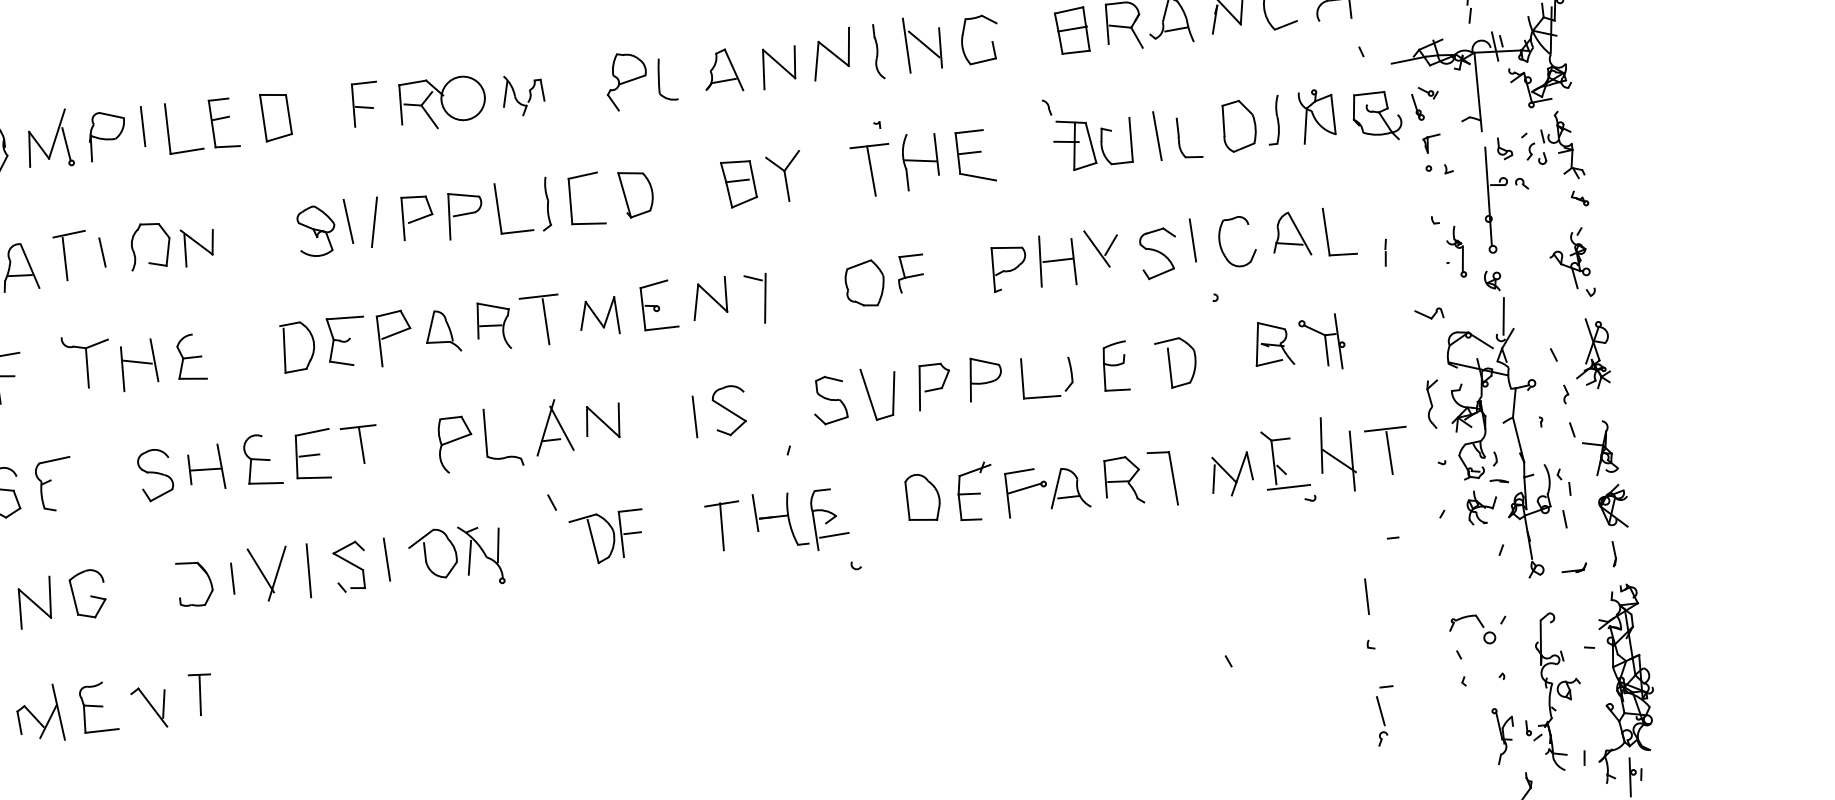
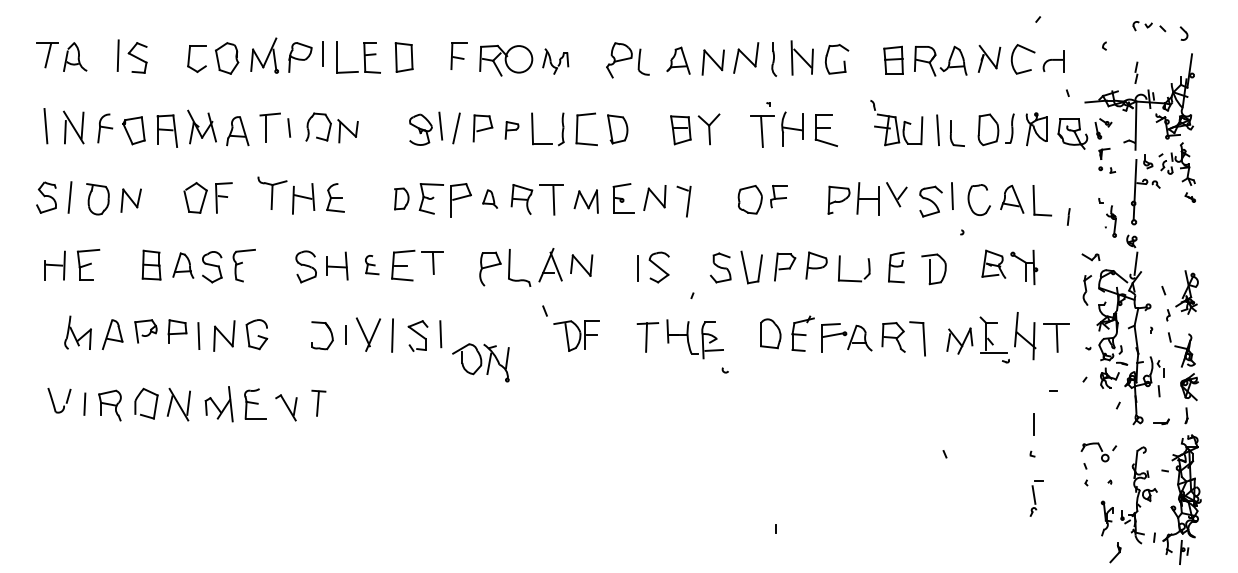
part: (464, 215) -> (511, 130), size x0.6
part: (1571, 263) -> (1180, 236), removed
part: (442, 329) -> (490, 198), size x0.7
part: (297, 346) -> (401, 198), size x0.7
part: (1433, 404) -> (1087, 290), moved
part: (261, 459) -> (371, 264), size x0.6
part: (455, 557) -> (480, 362), moved

